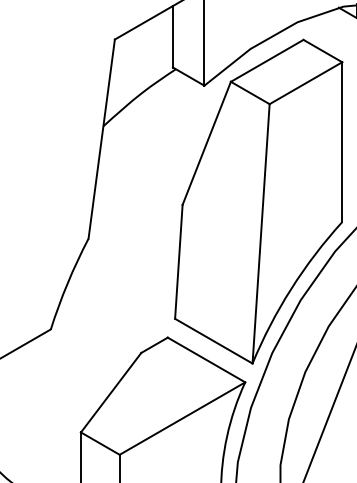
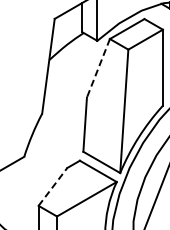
line: (206, 143) -> (98, 68), solid -> dashed
line: (110, 391) -> (52, 186), solid -> dashed

